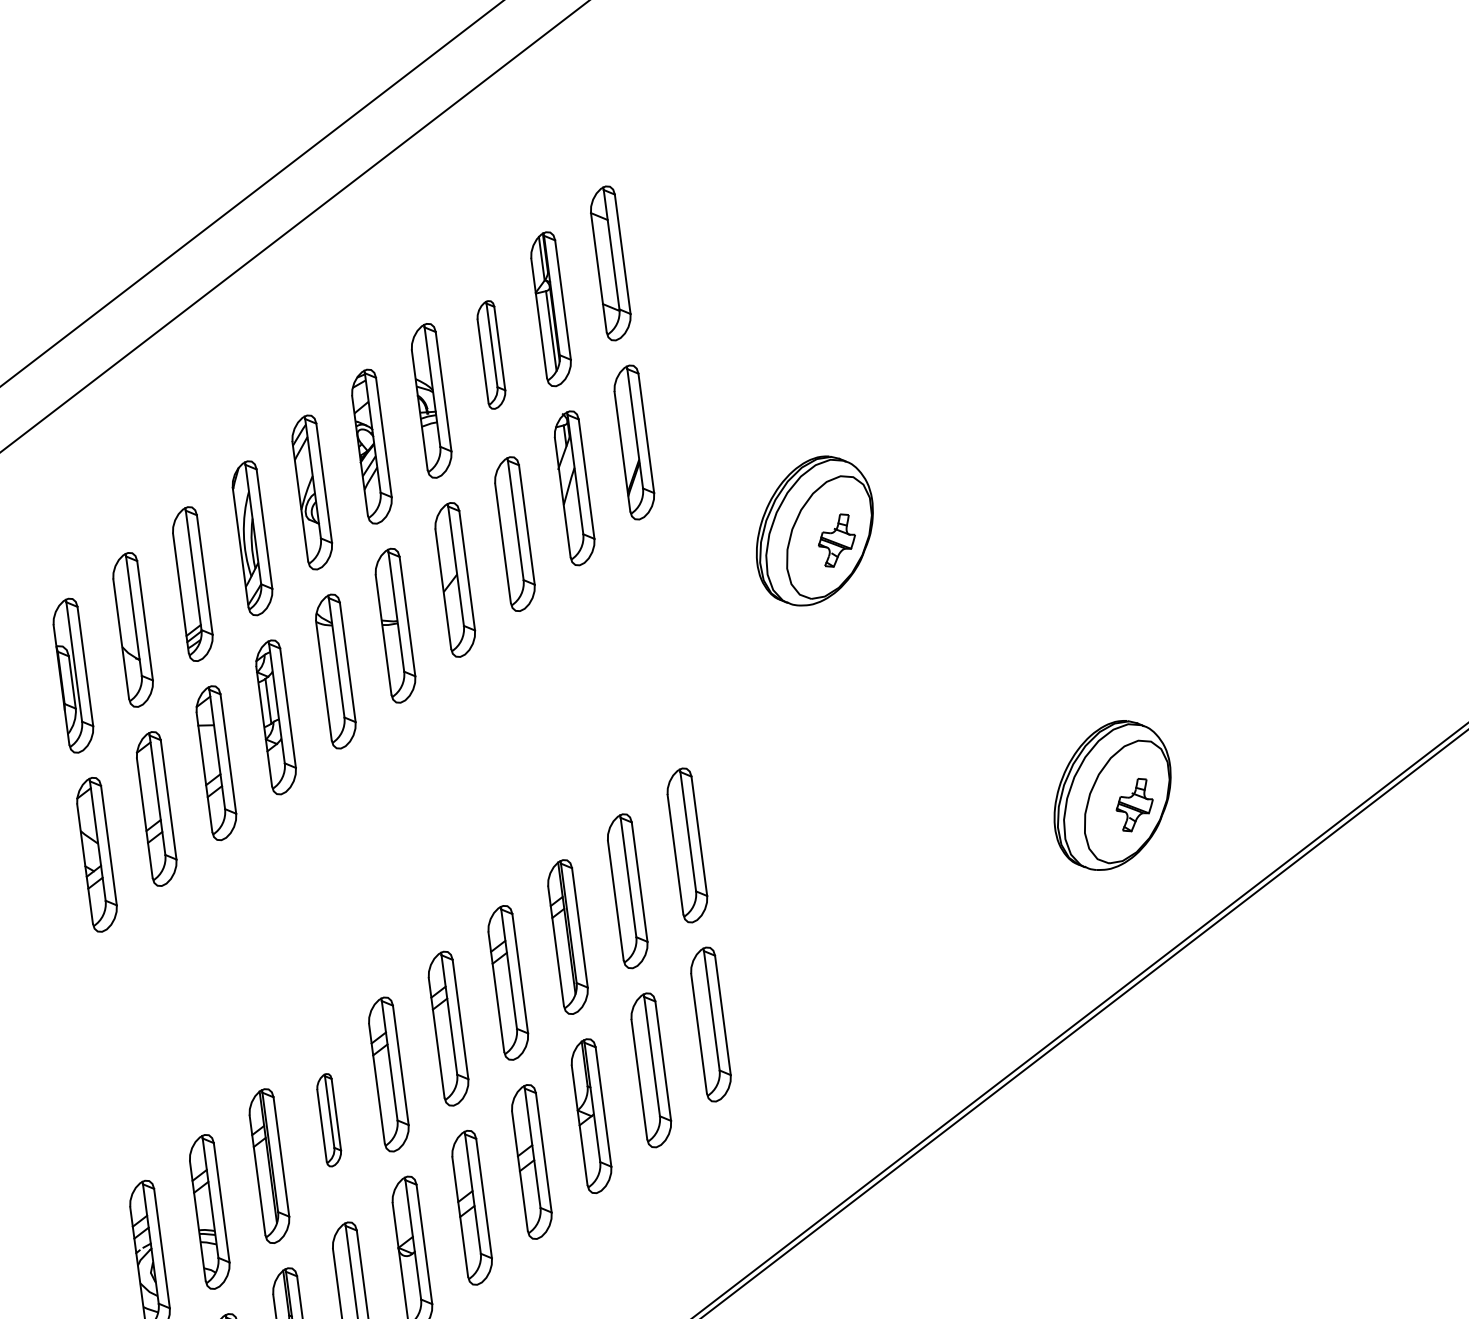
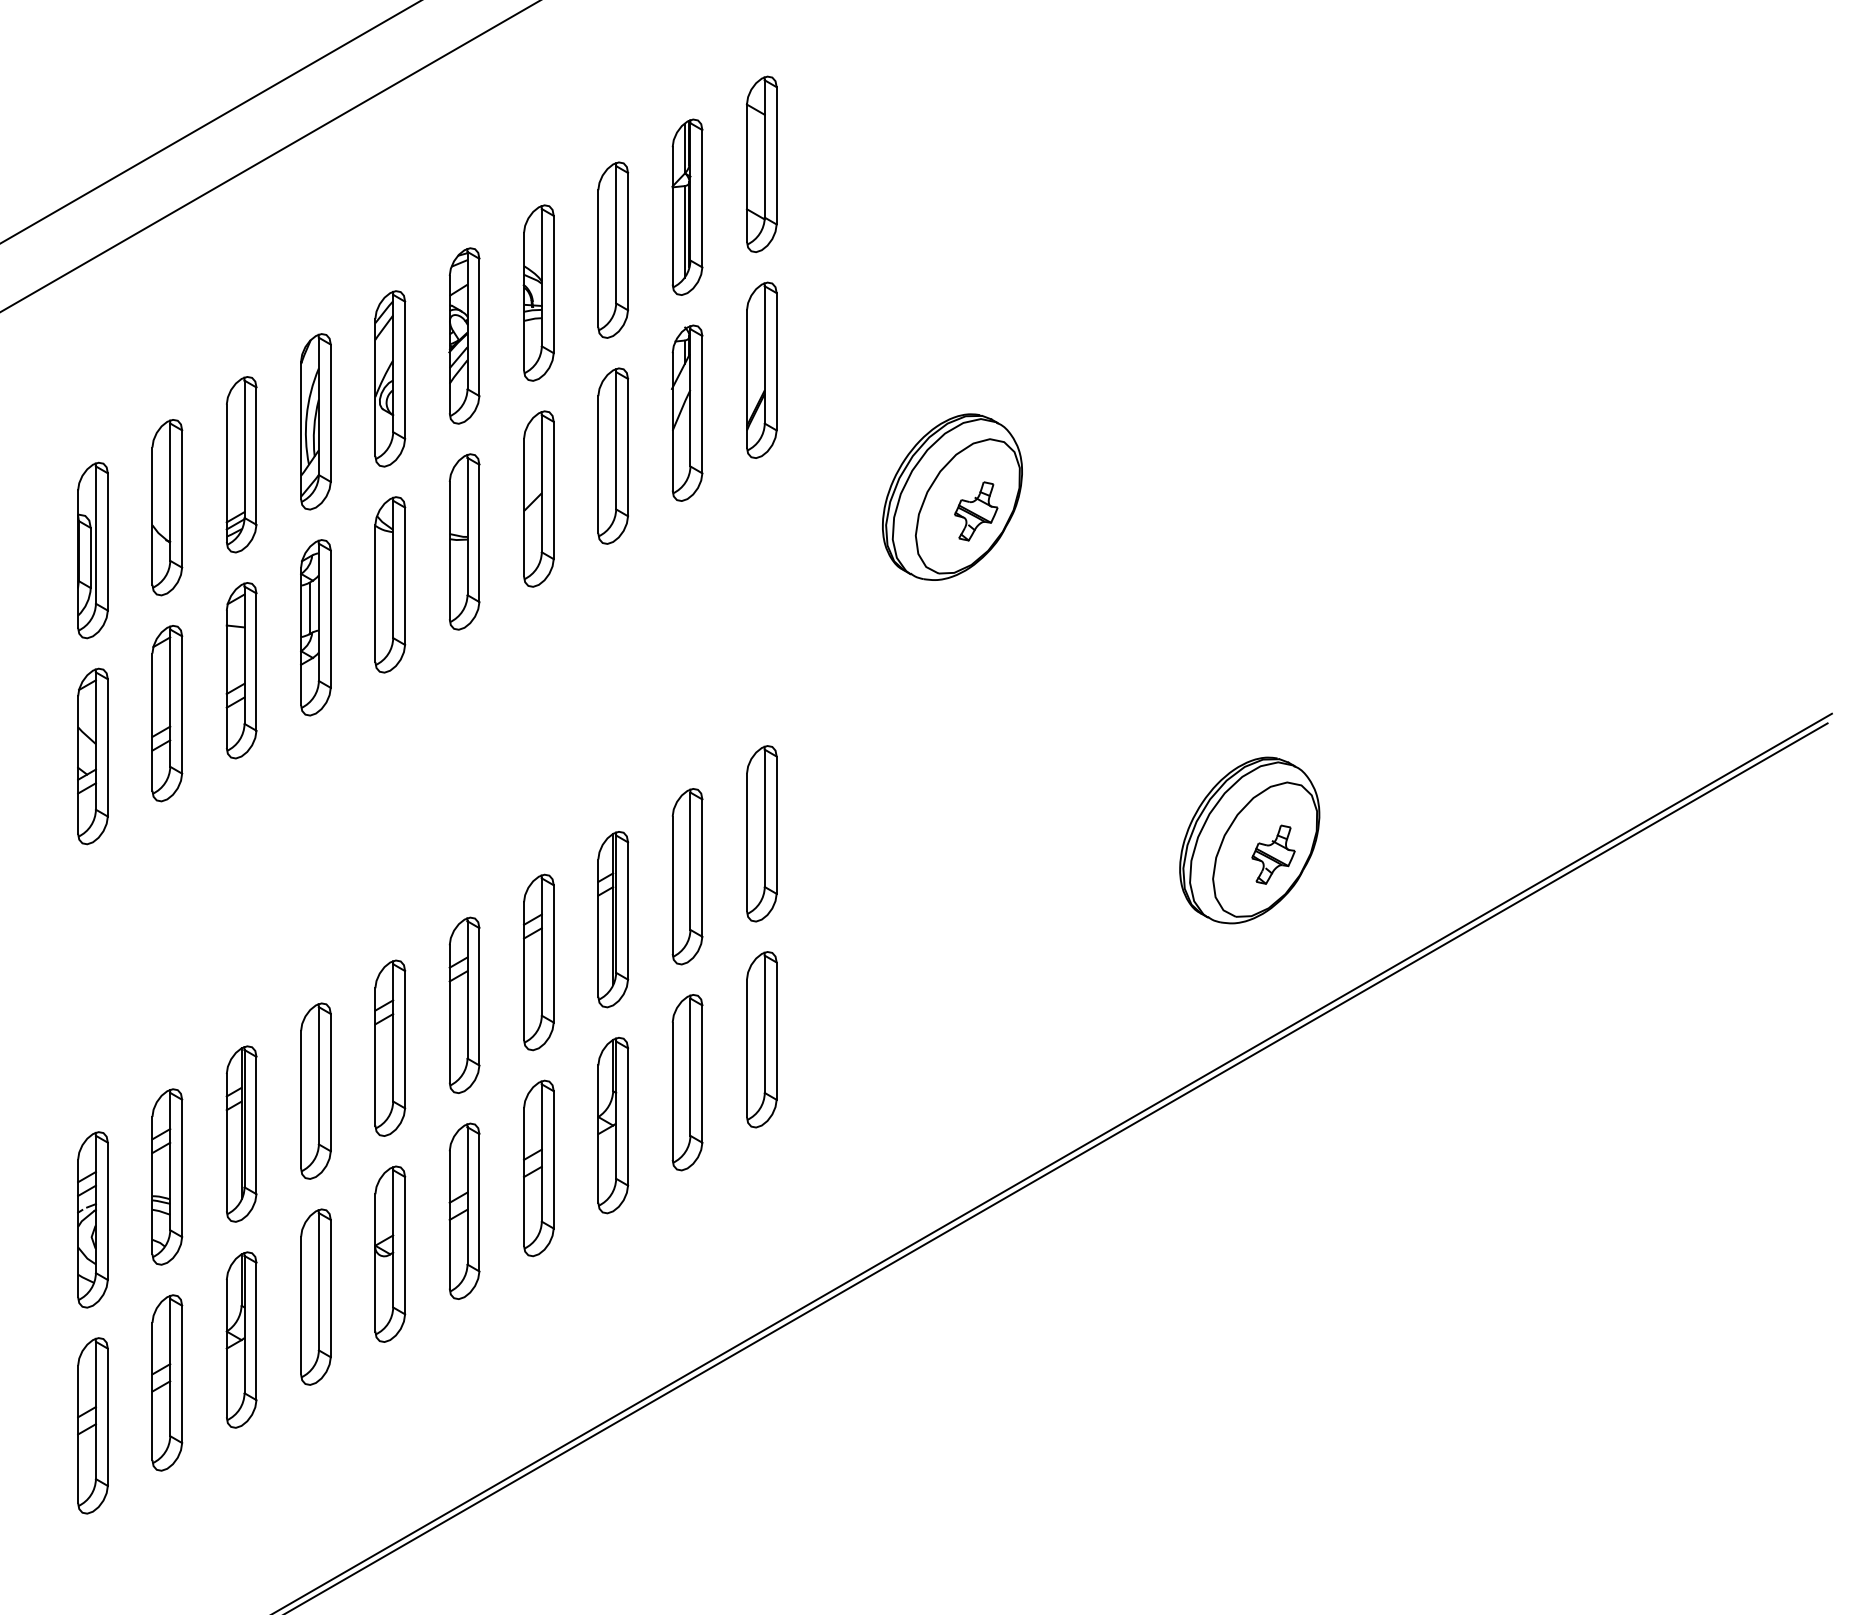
part: (491, 354) -> (613, 249), size x1.43
part: (328, 1119) -> (315, 1090), size x1.67

